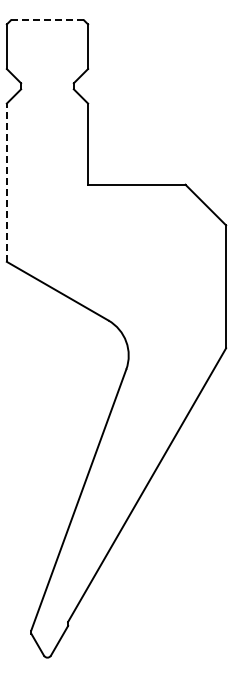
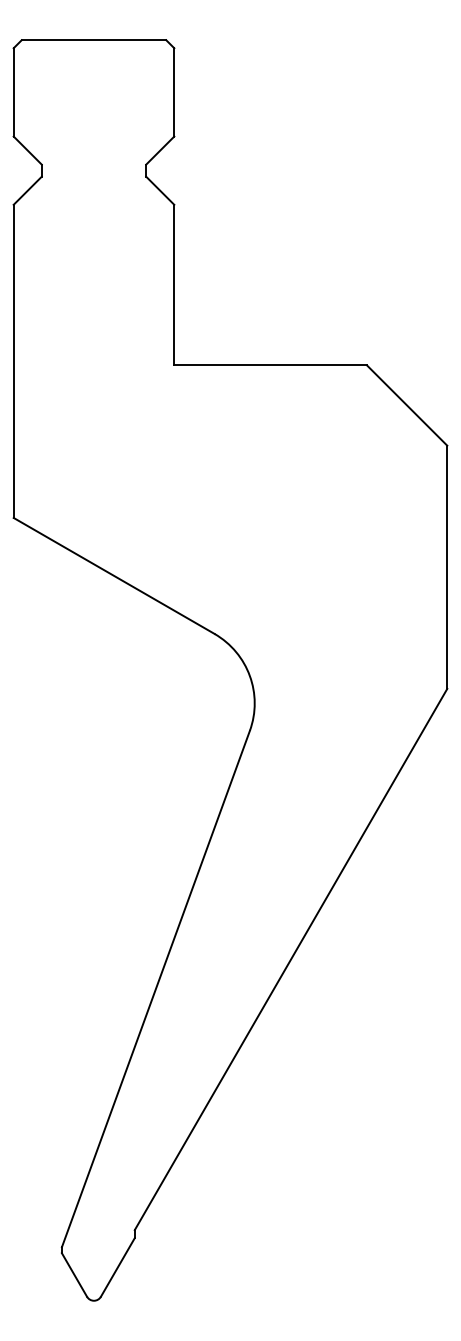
line: (47, 20) -> (94, 40), dashed -> solid
line: (6, 182) -> (12, 360), dashed -> solid

